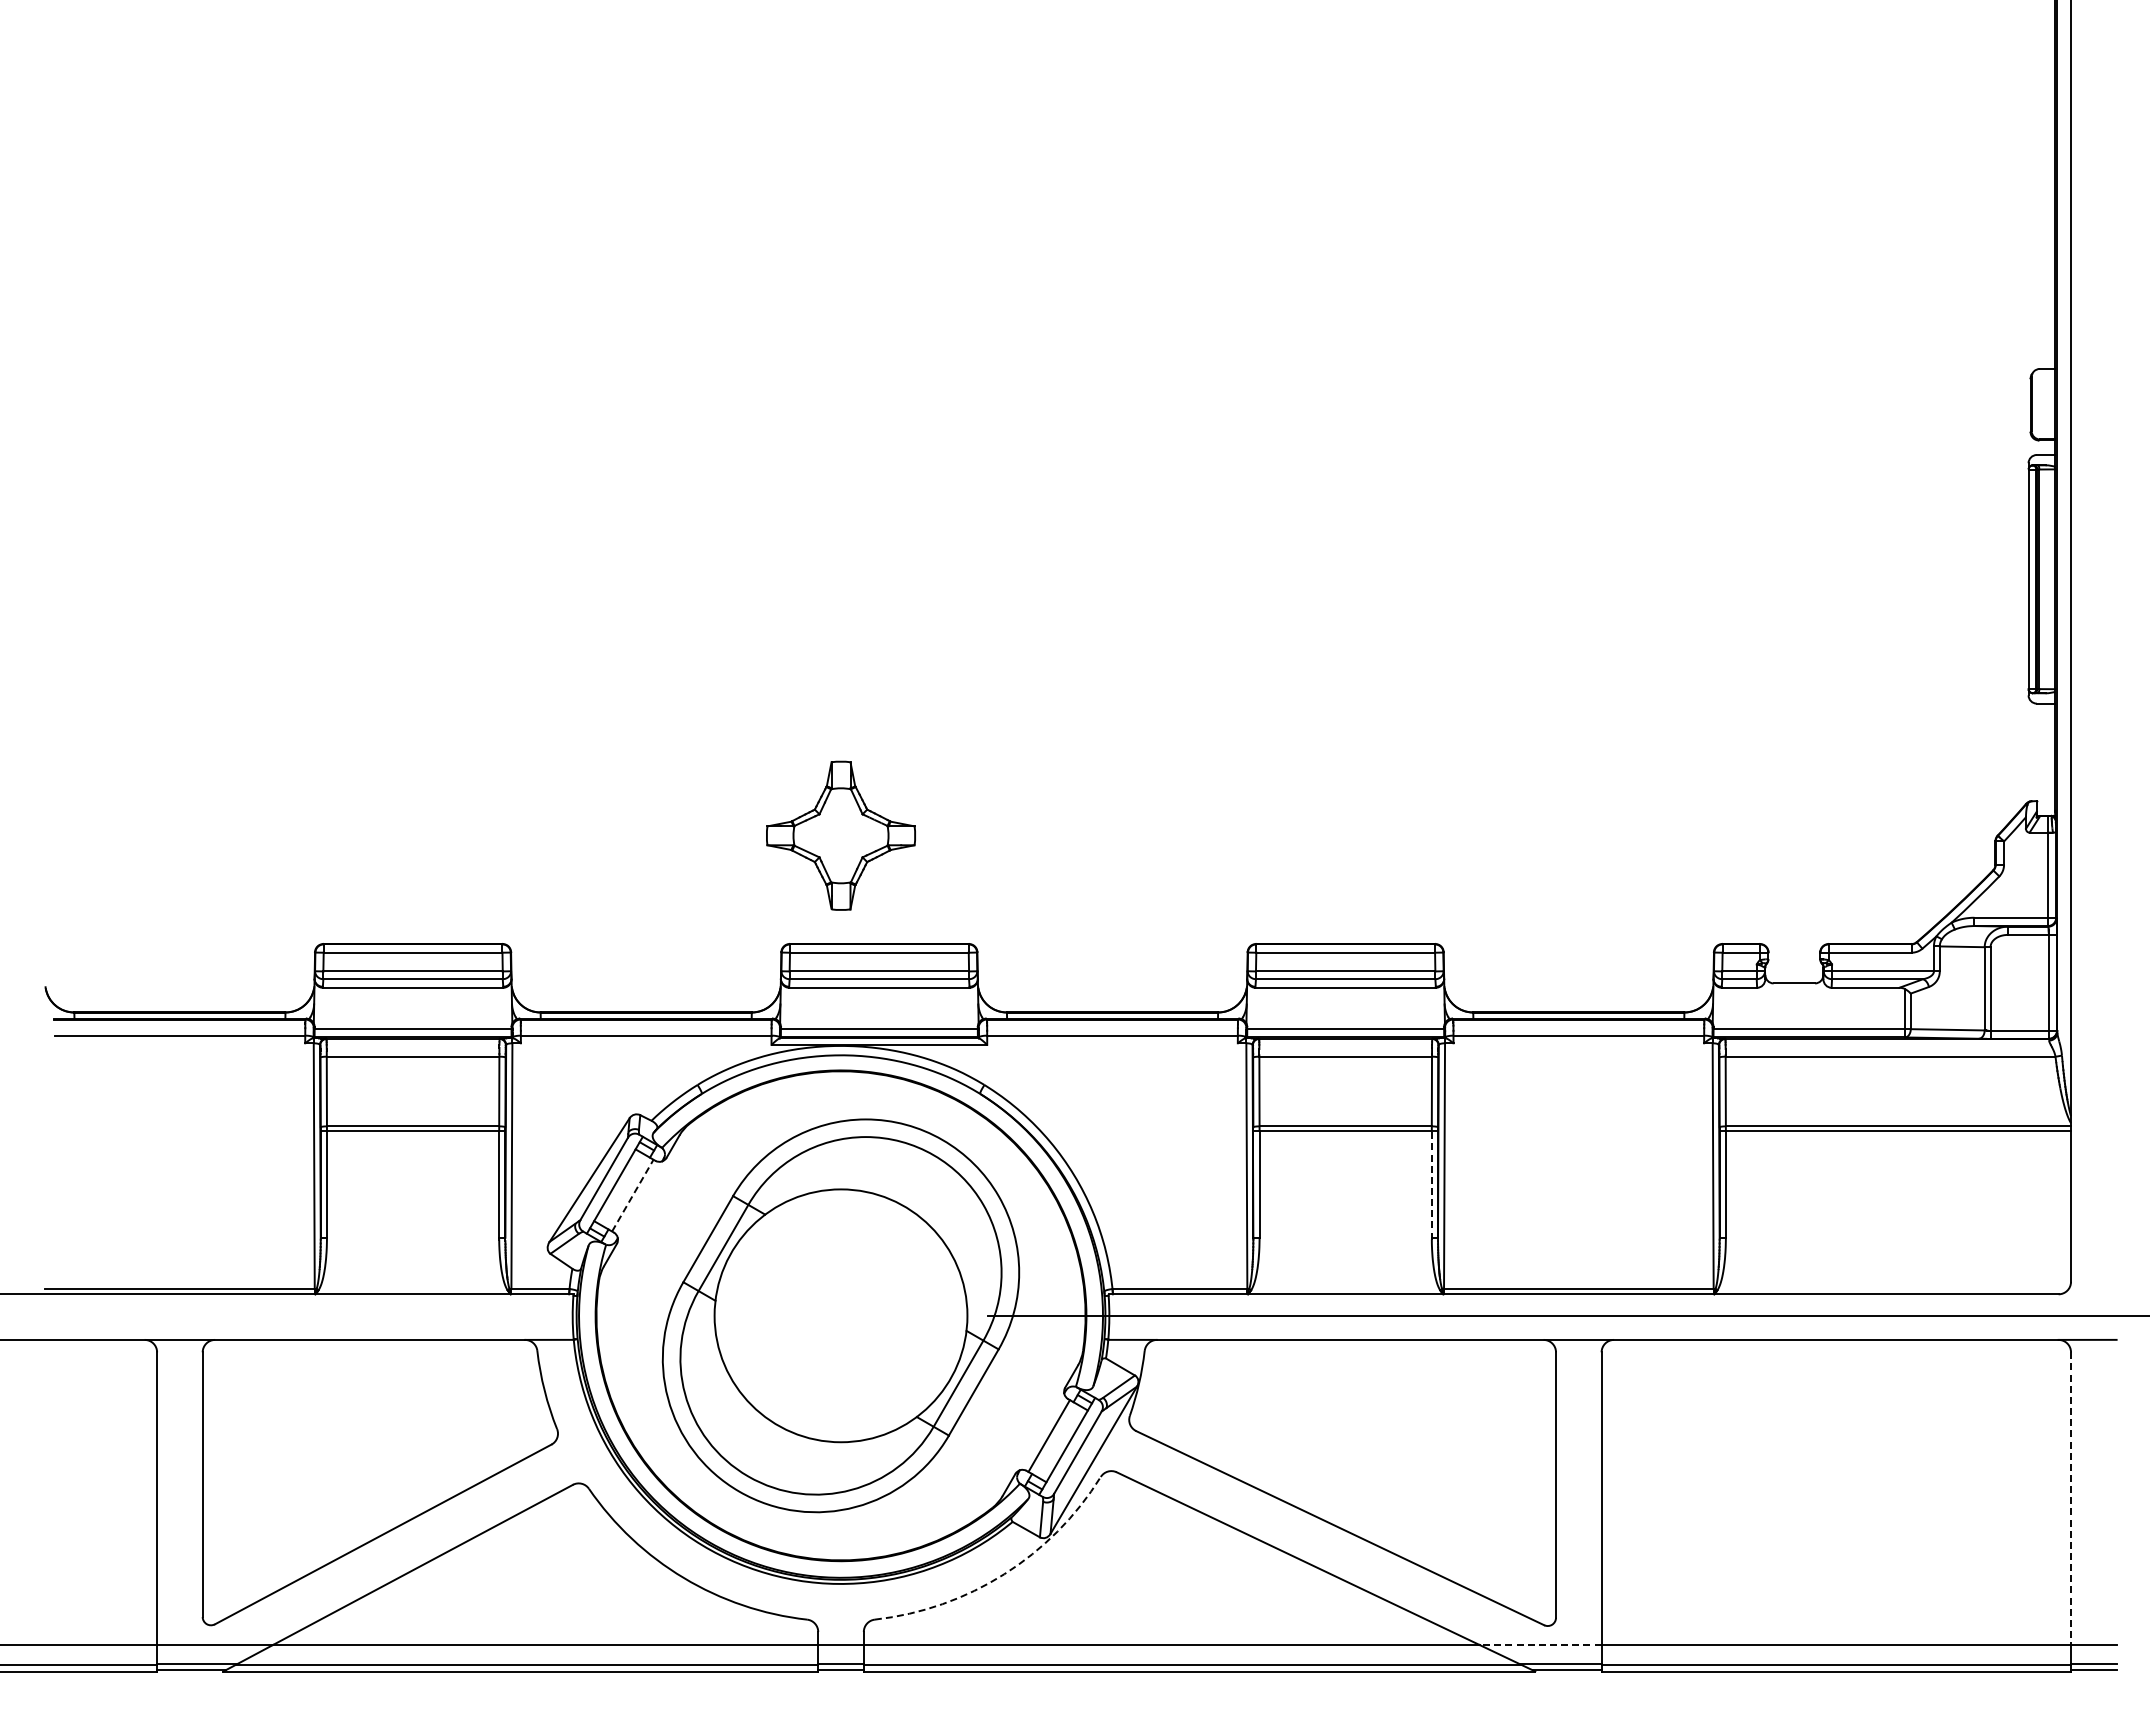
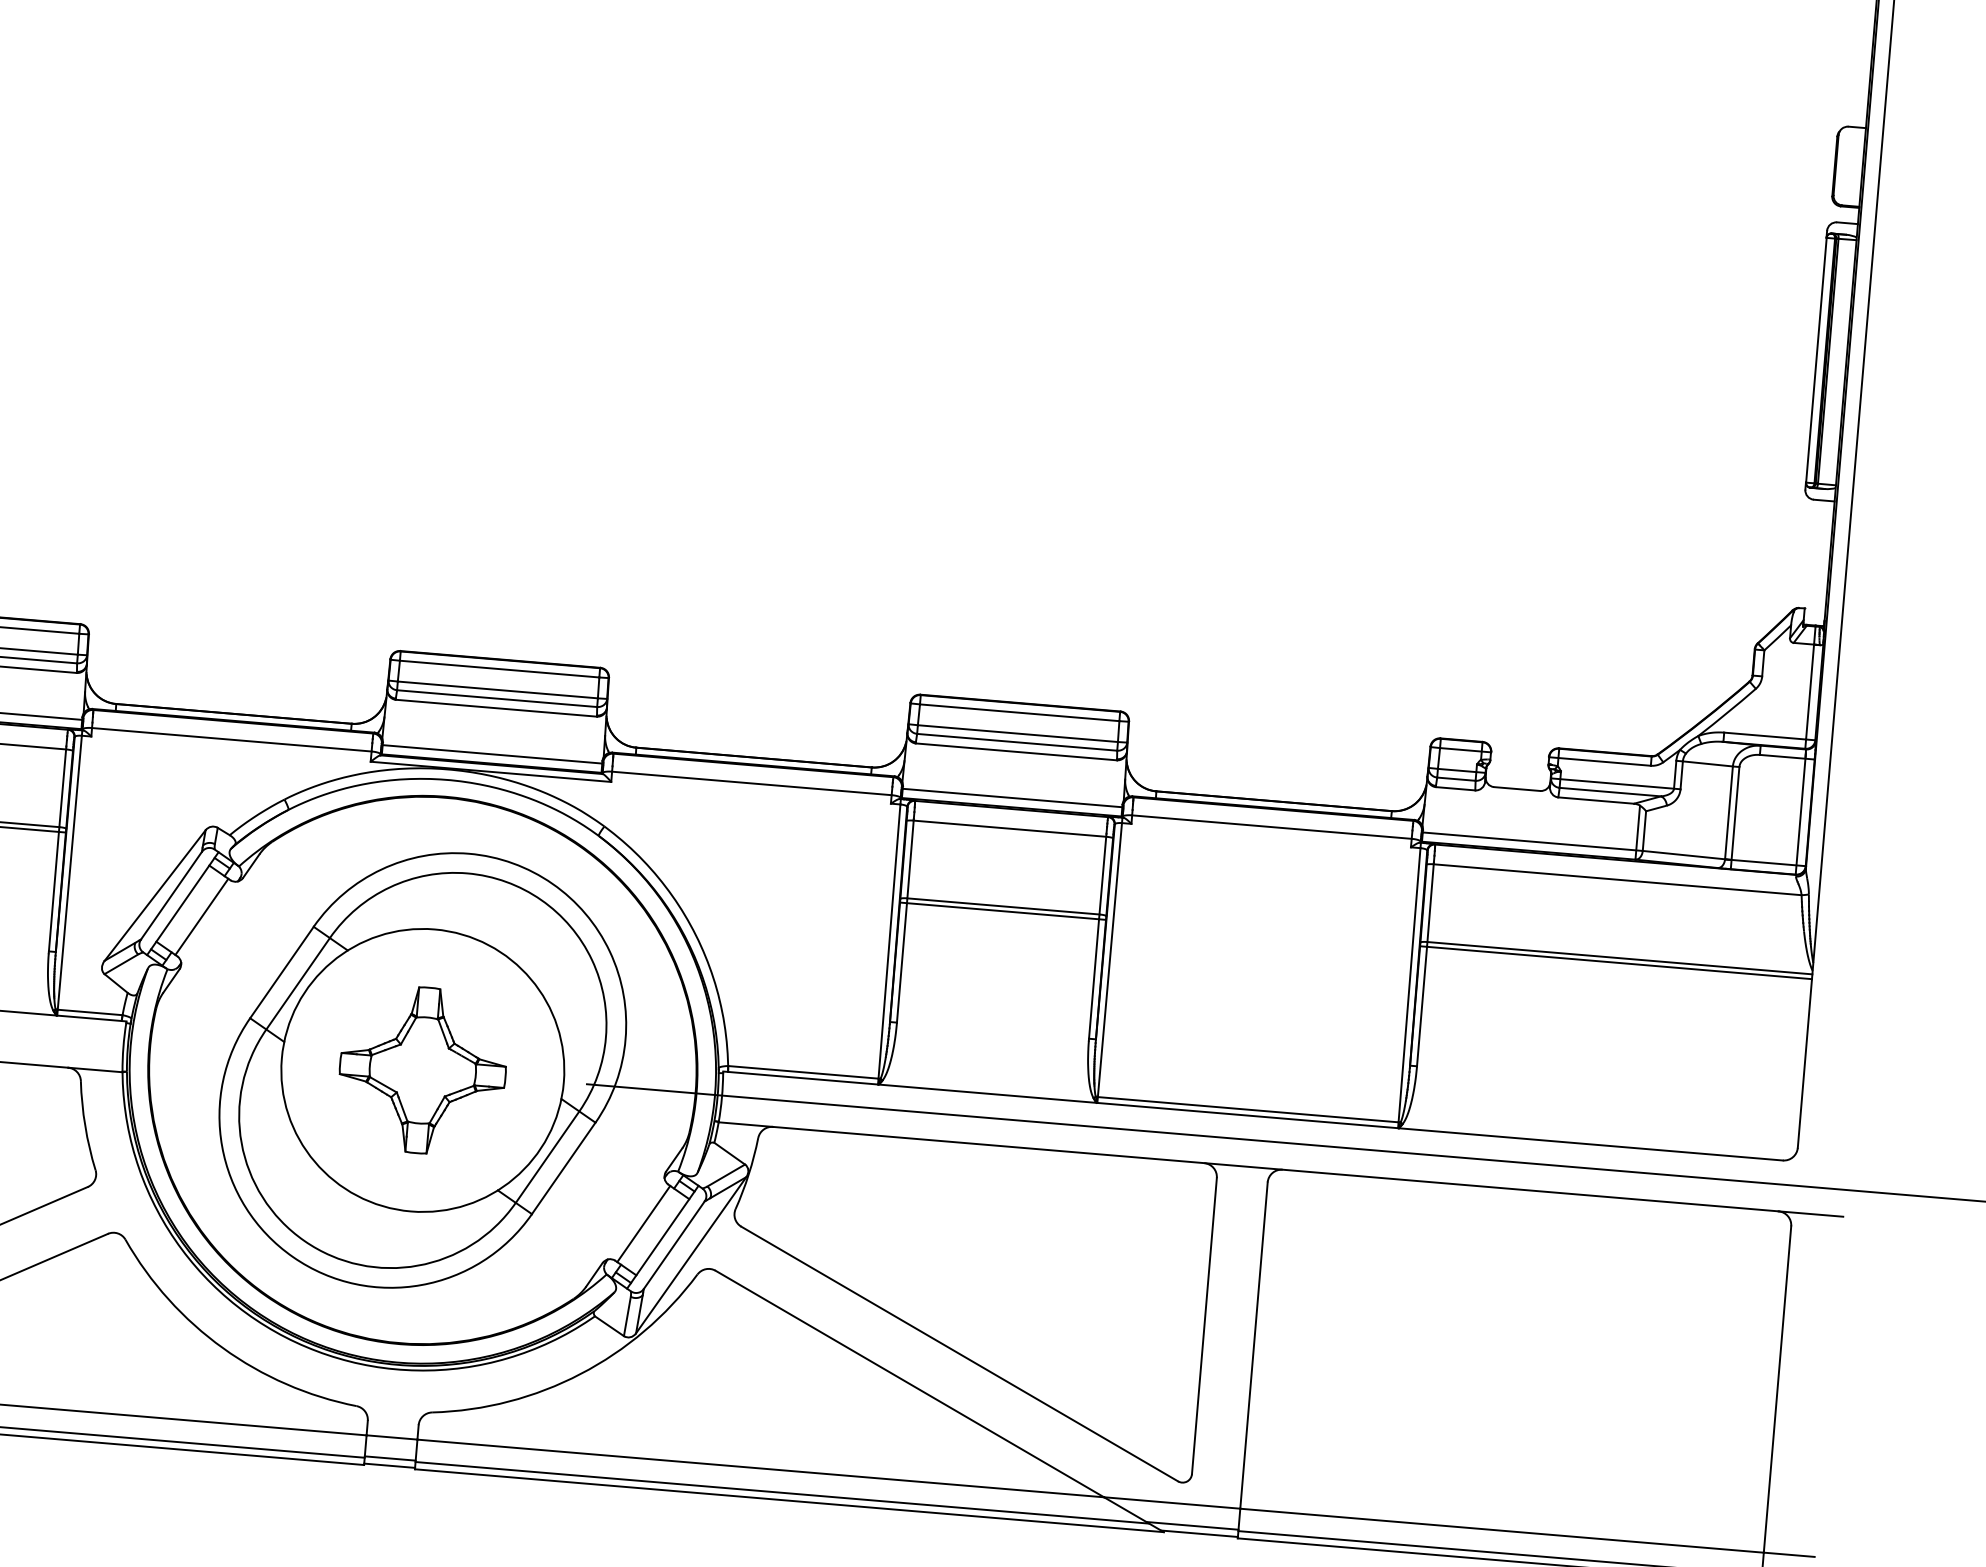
part: (840, 835) -> (422, 1070), moved
line: (1431, 1184) -> (1093, 979), dashed -> solid
line: (633, 1195) -> (202, 916), dashed -> solid
line: (2071, 1499) -> (1777, 1390), dashed -> solid
arc: (1004, 1574) -> (580, 1374), dashed -> solid
line: (1540, 1644) -> (1172, 1502), dashed -> solid

